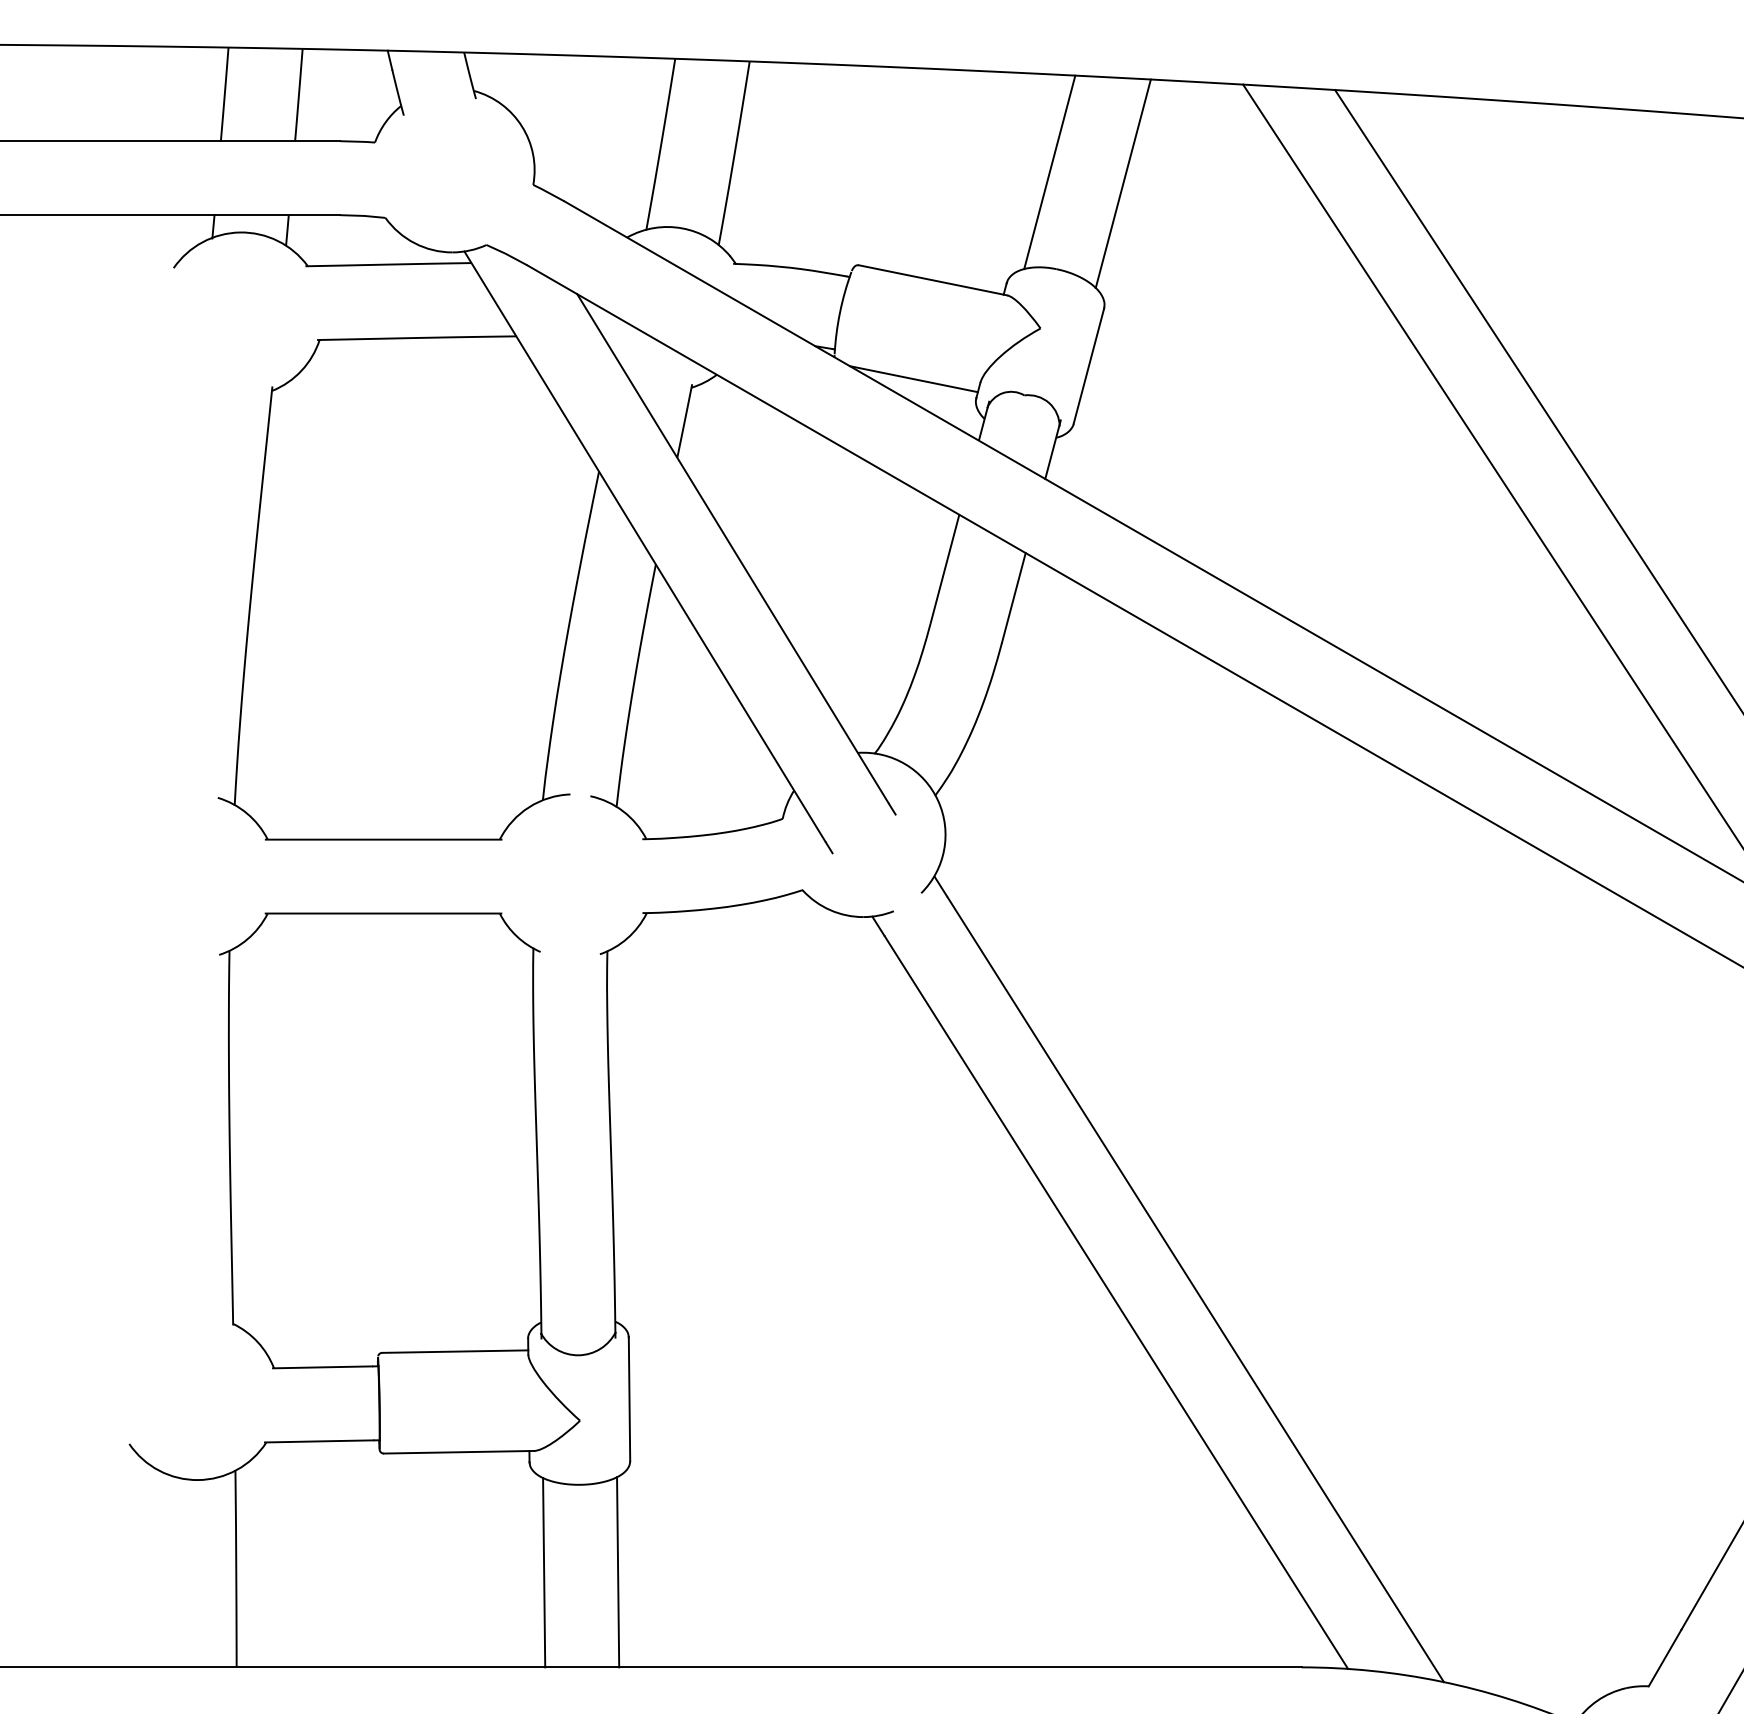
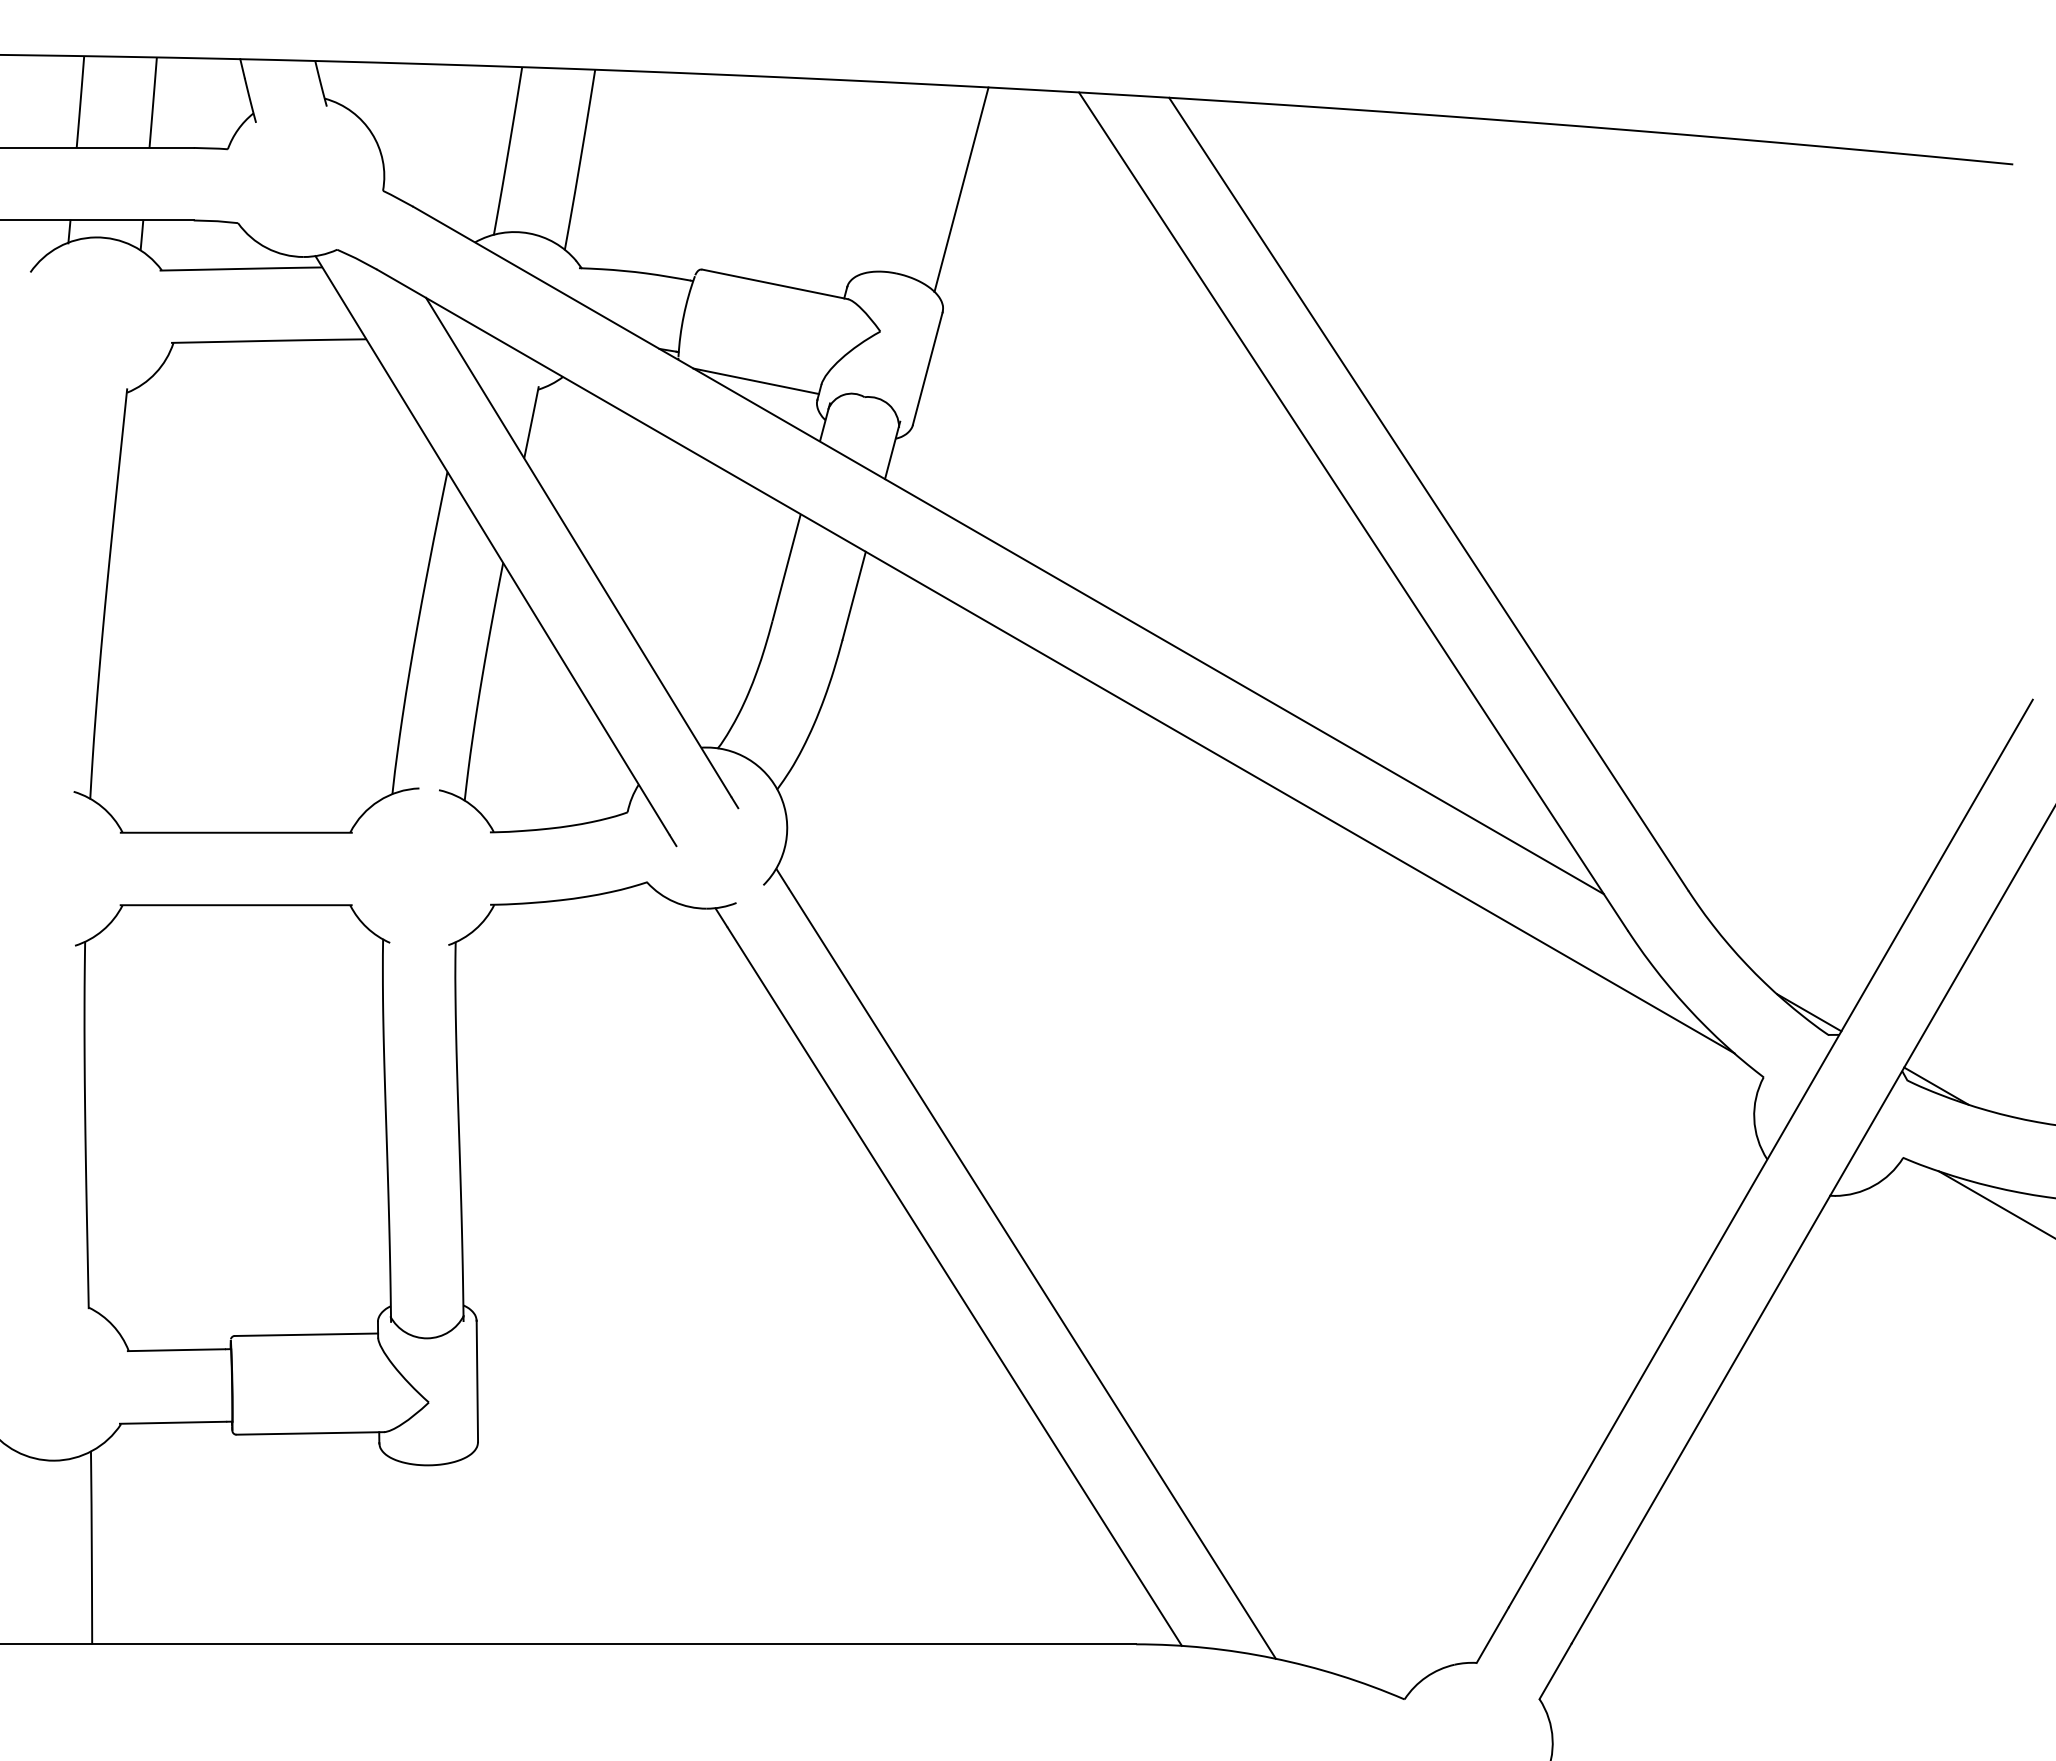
line: (1049, 172) -> (889, 178), removed
line: (618, 1571) -> (466, 1550), removed
line: (543, 1572) -> (393, 1551), removed

